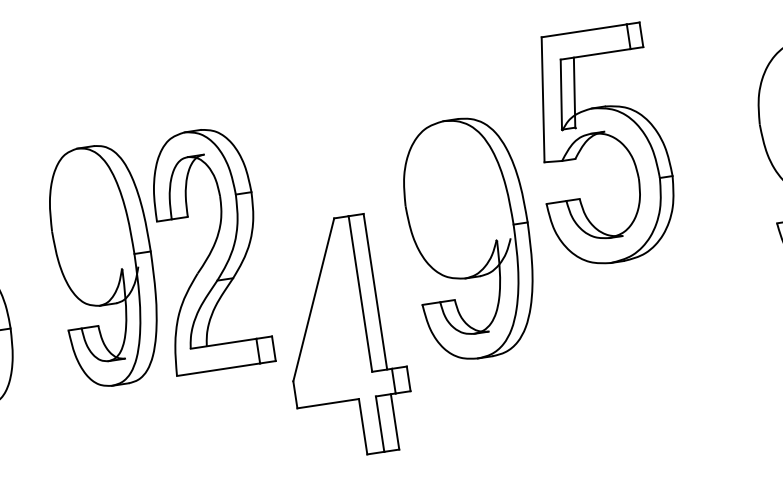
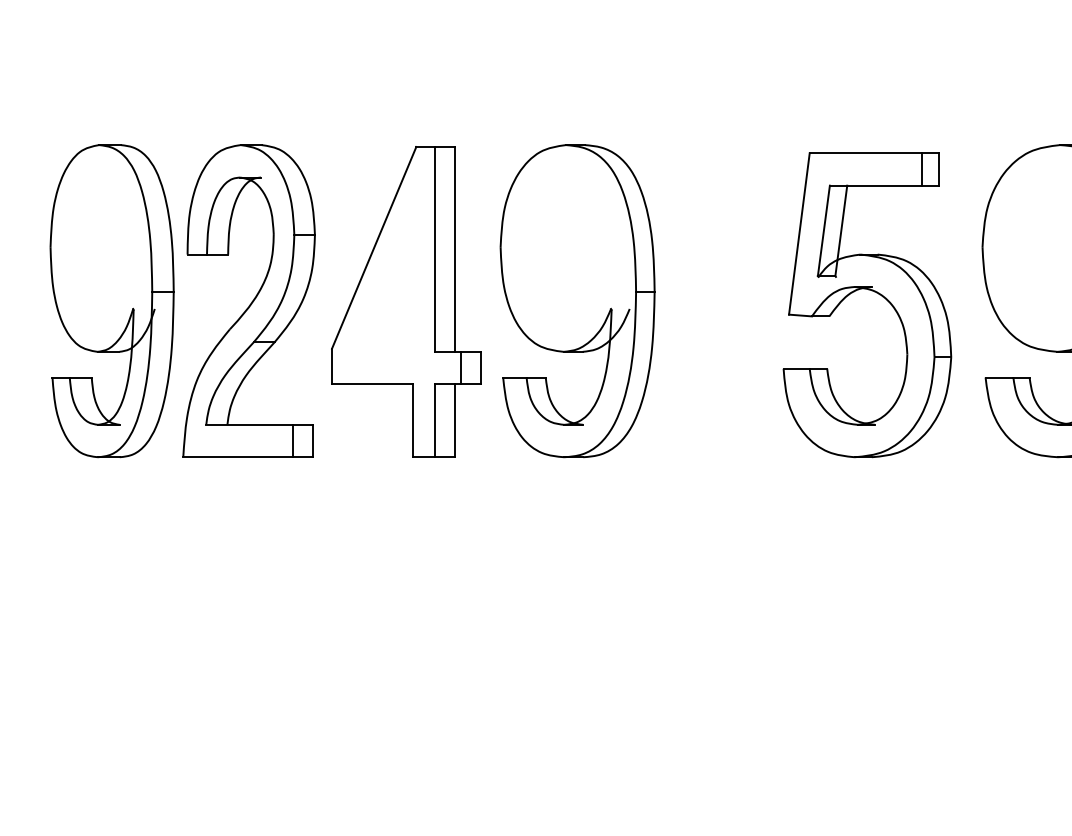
part: (606, 135) -> (874, 292), moved
part: (470, 238) -> (577, 301), moved
part: (344, 336) -> (406, 301), moved

